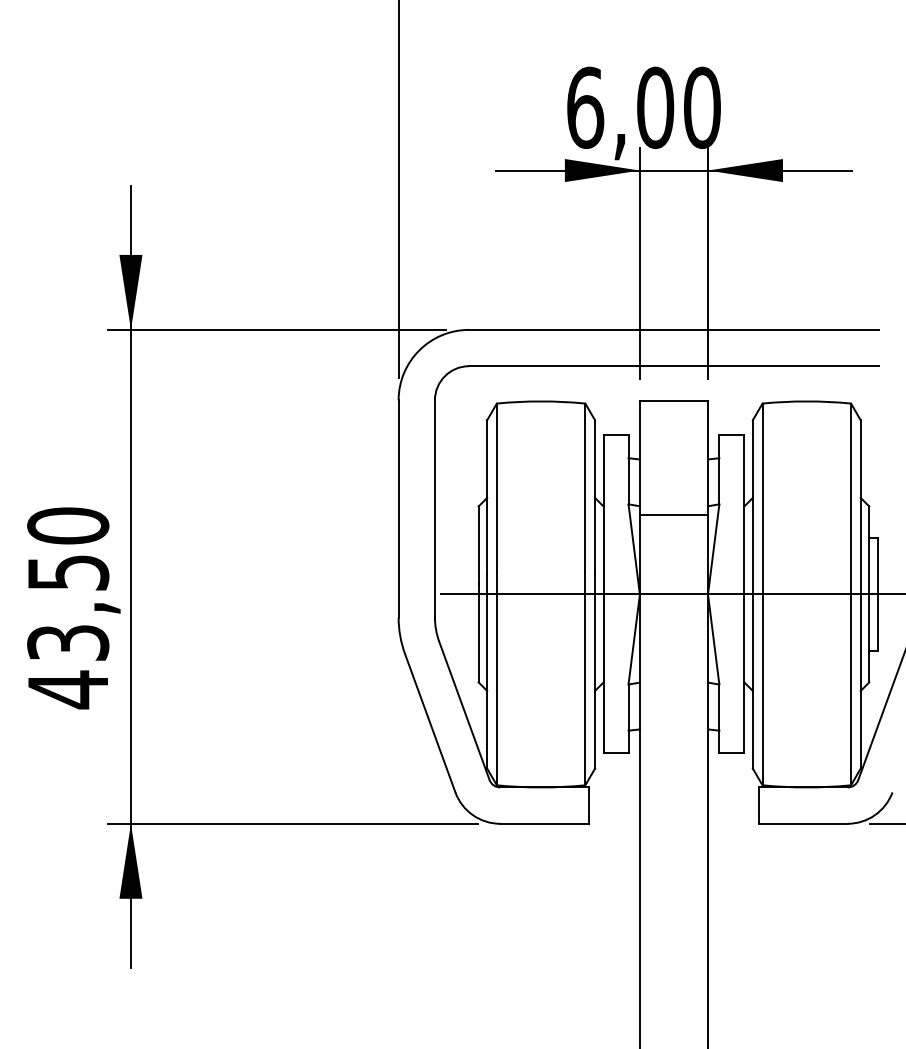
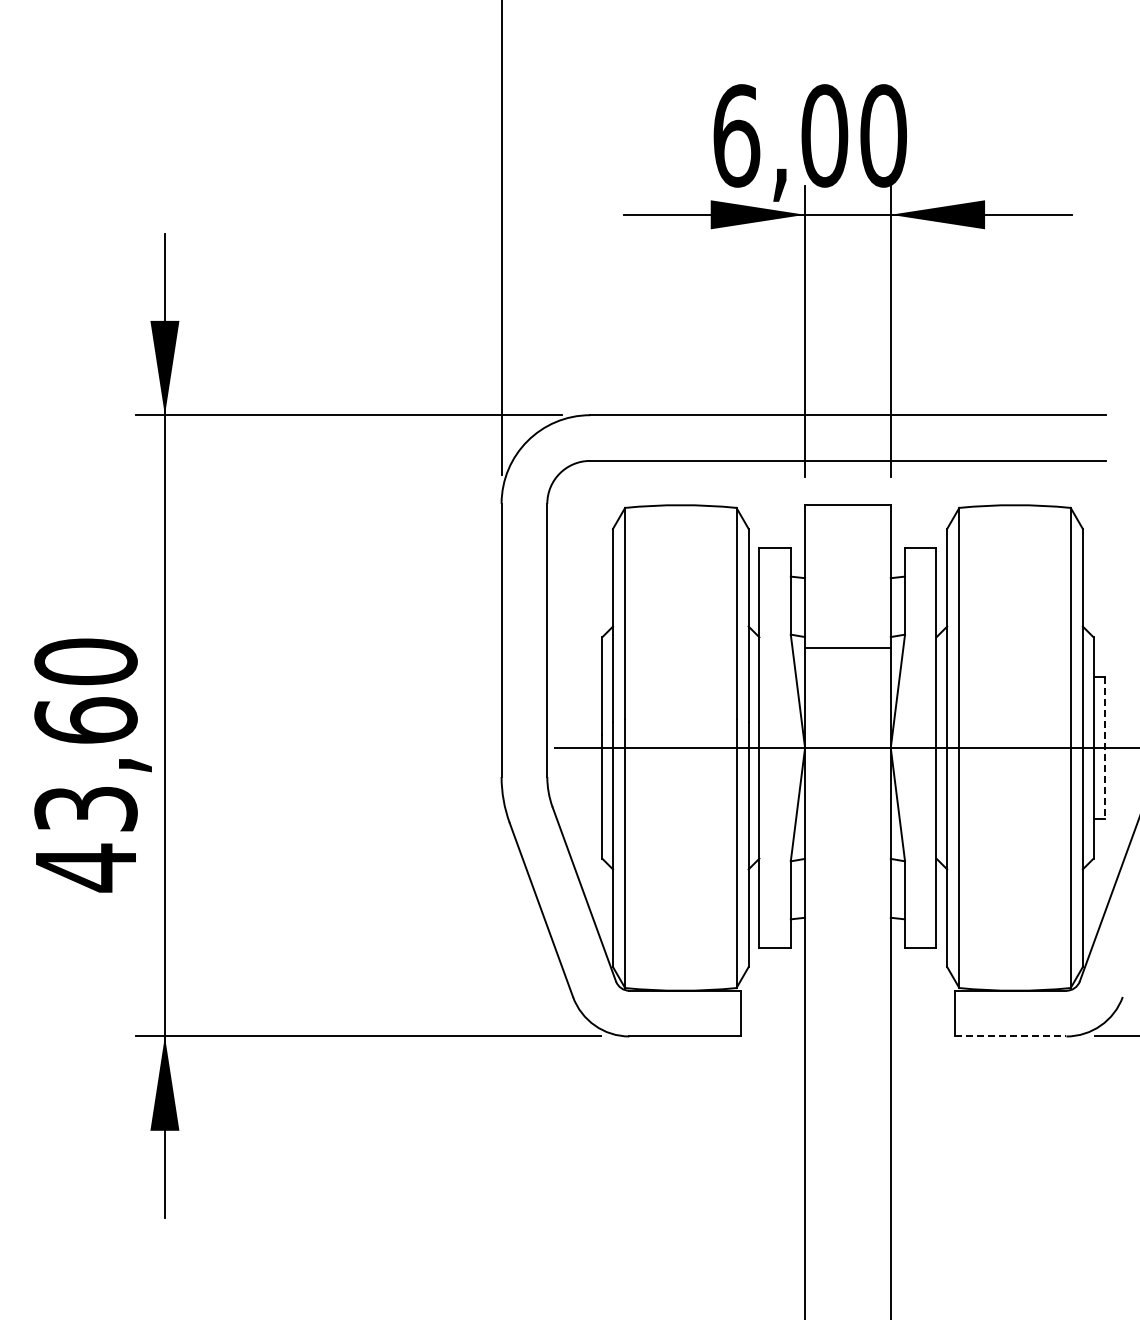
text: (67, 572) -> (85, 720), 43,50 -> 43,60
line: (878, 594) -> (1105, 748), solid -> dashed
line: (803, 823) -> (1010, 1036), solid -> dashed

